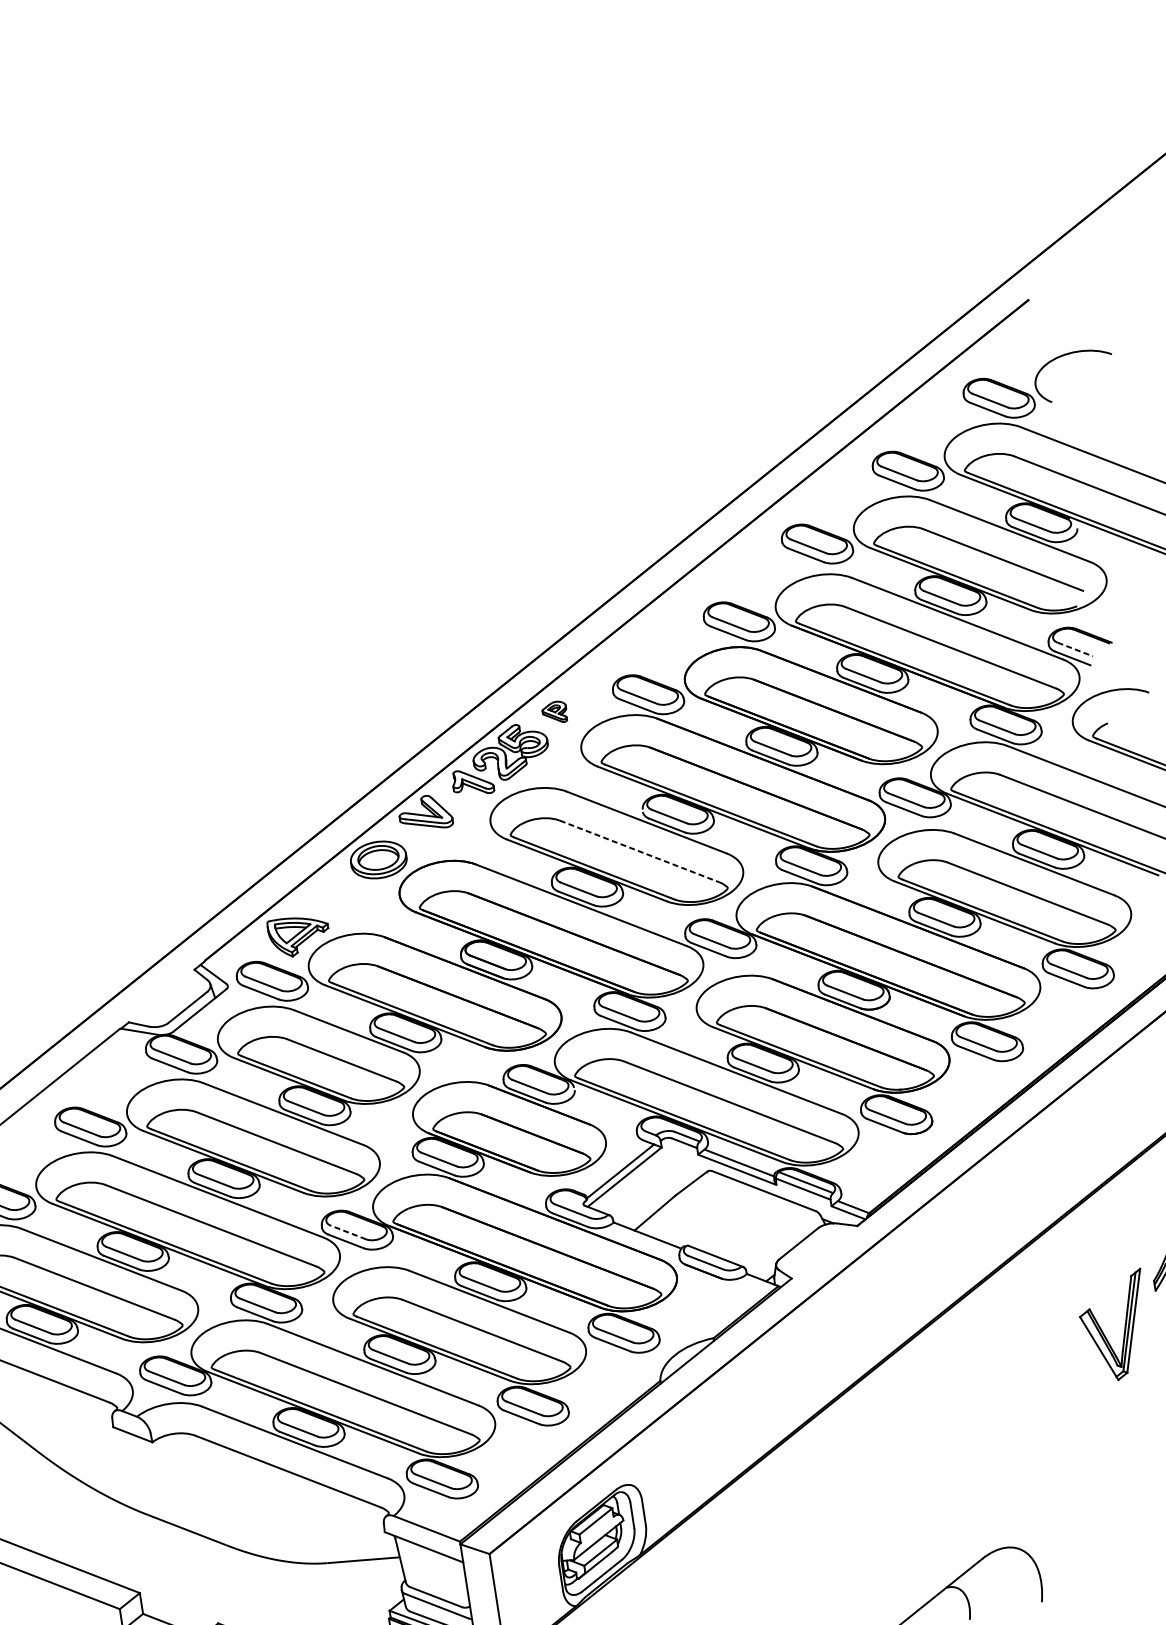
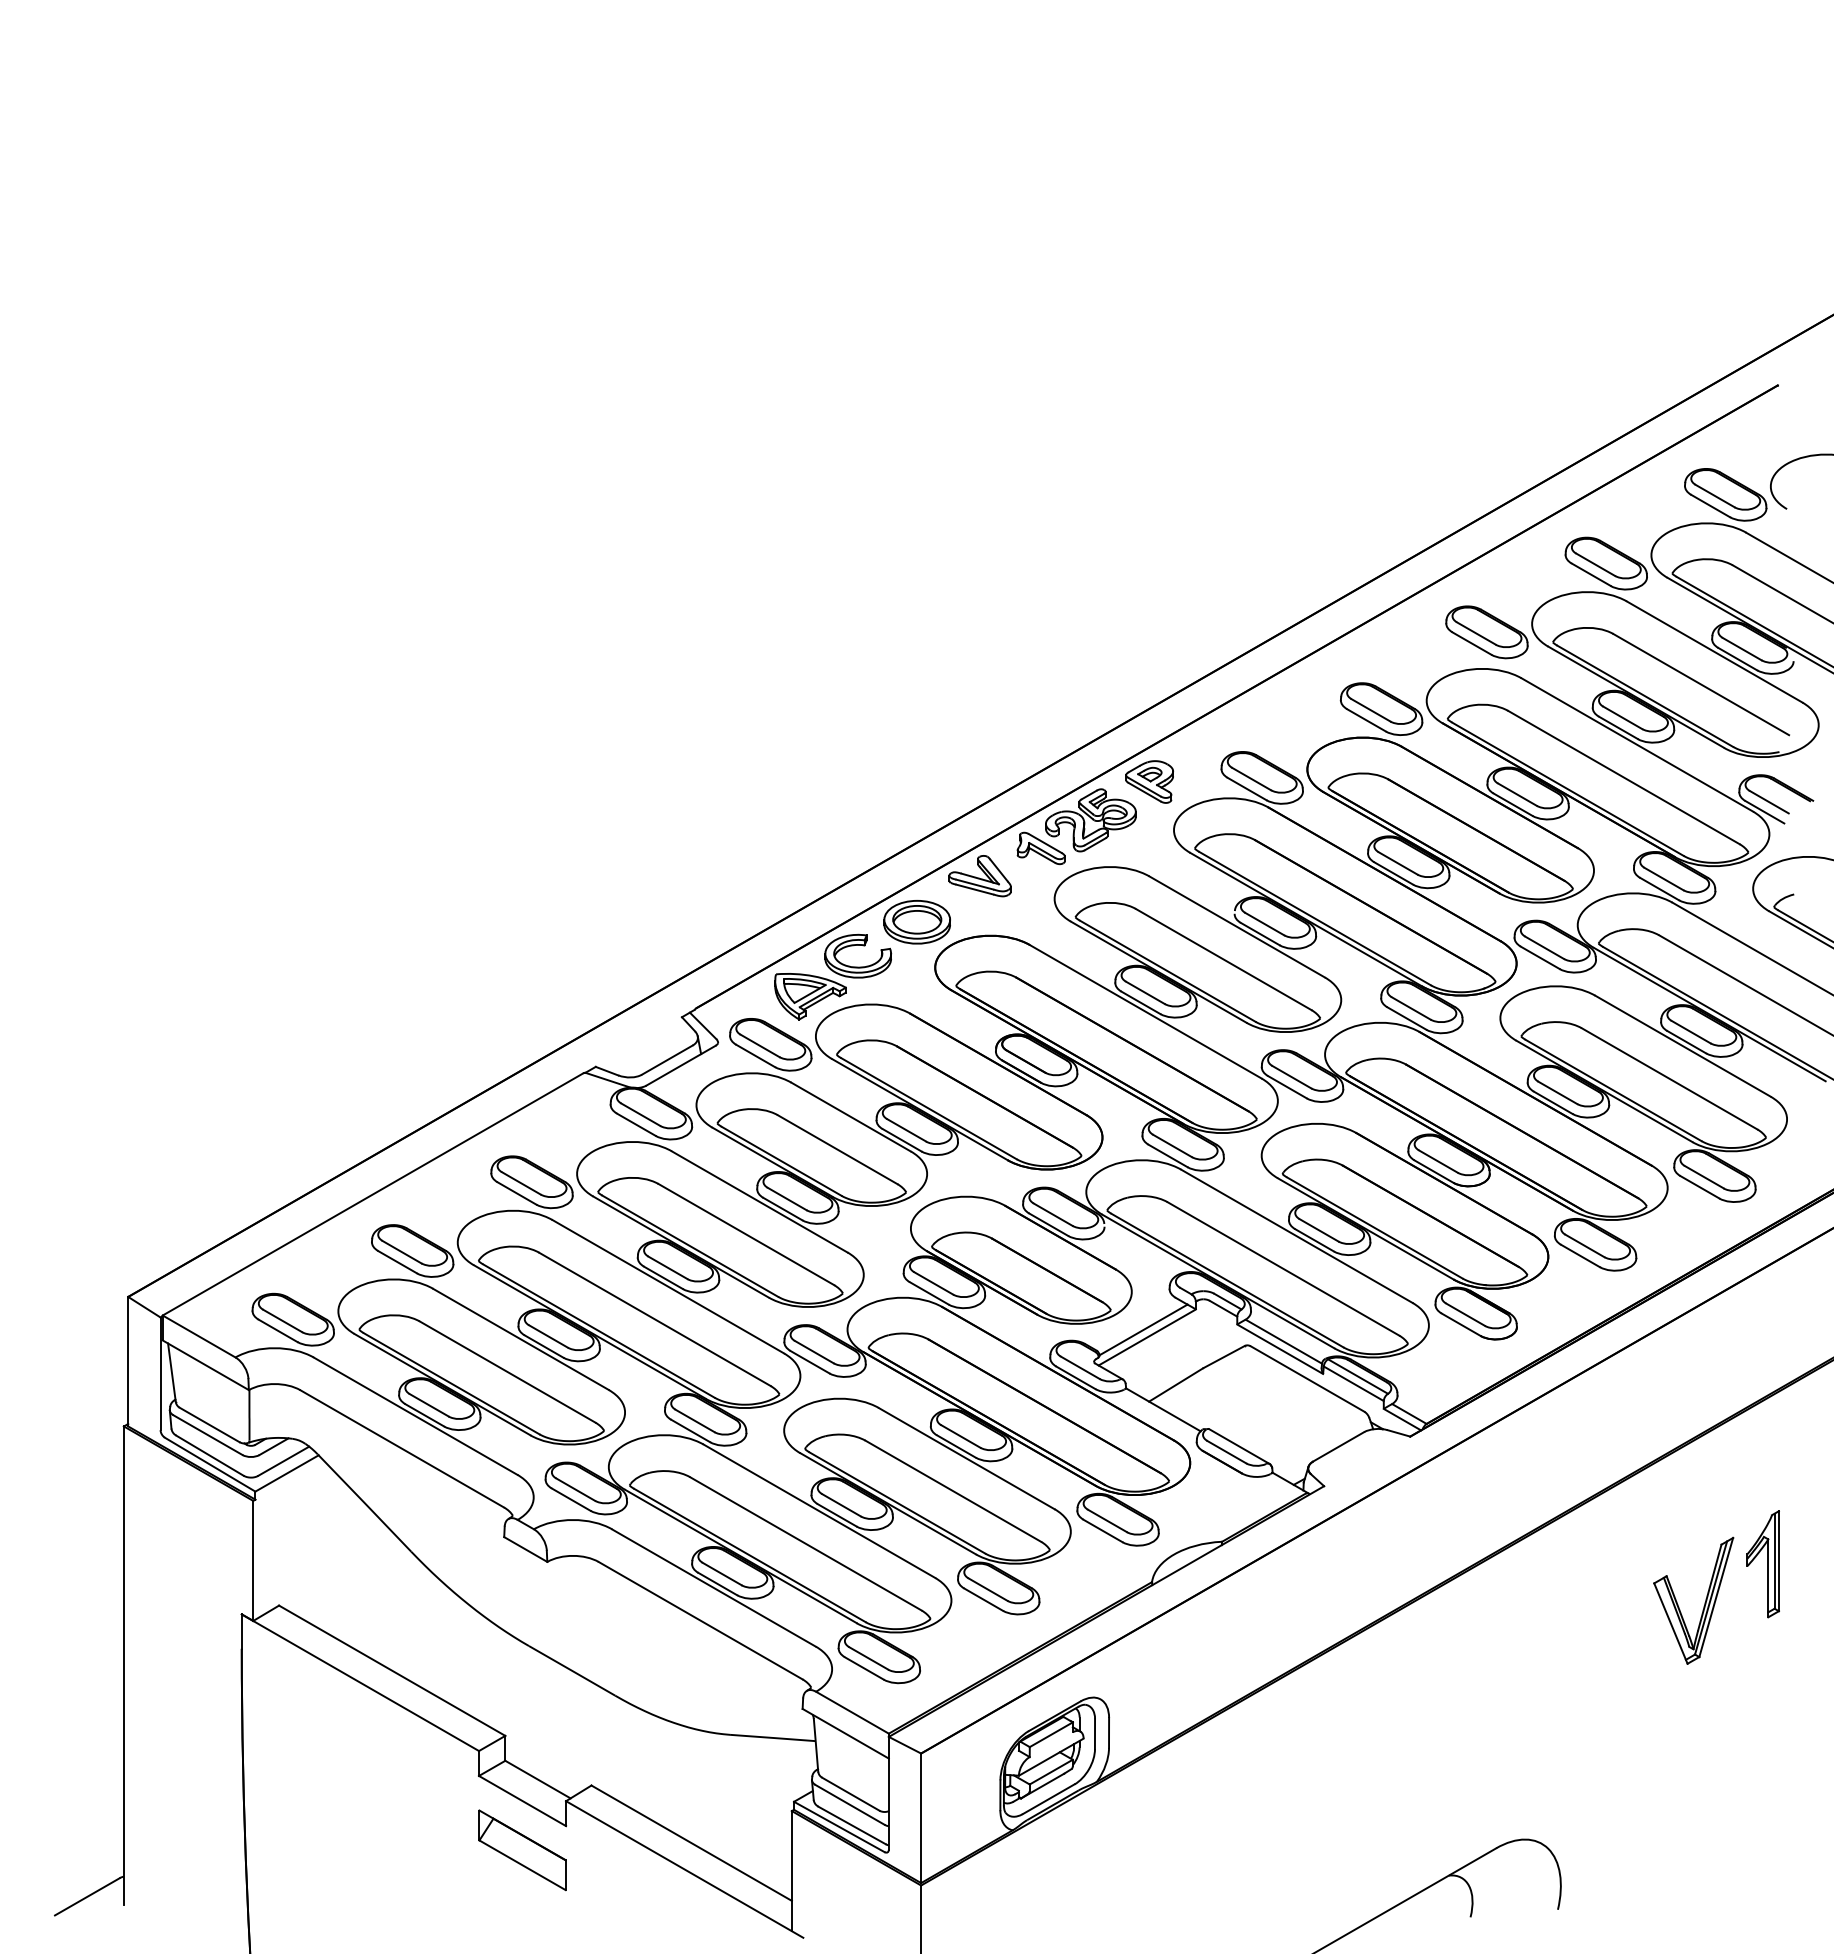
line: (1075, 649) -> (1769, 802), dashed -> solid
part: (554, 712) -> (1149, 781), size x1.67
line: (640, 851) -> (1224, 959), dashed -> solid
part: (332, 887) -> (858, 945), added
line: (347, 1232) -> (813, 1351), dashed -> solid

